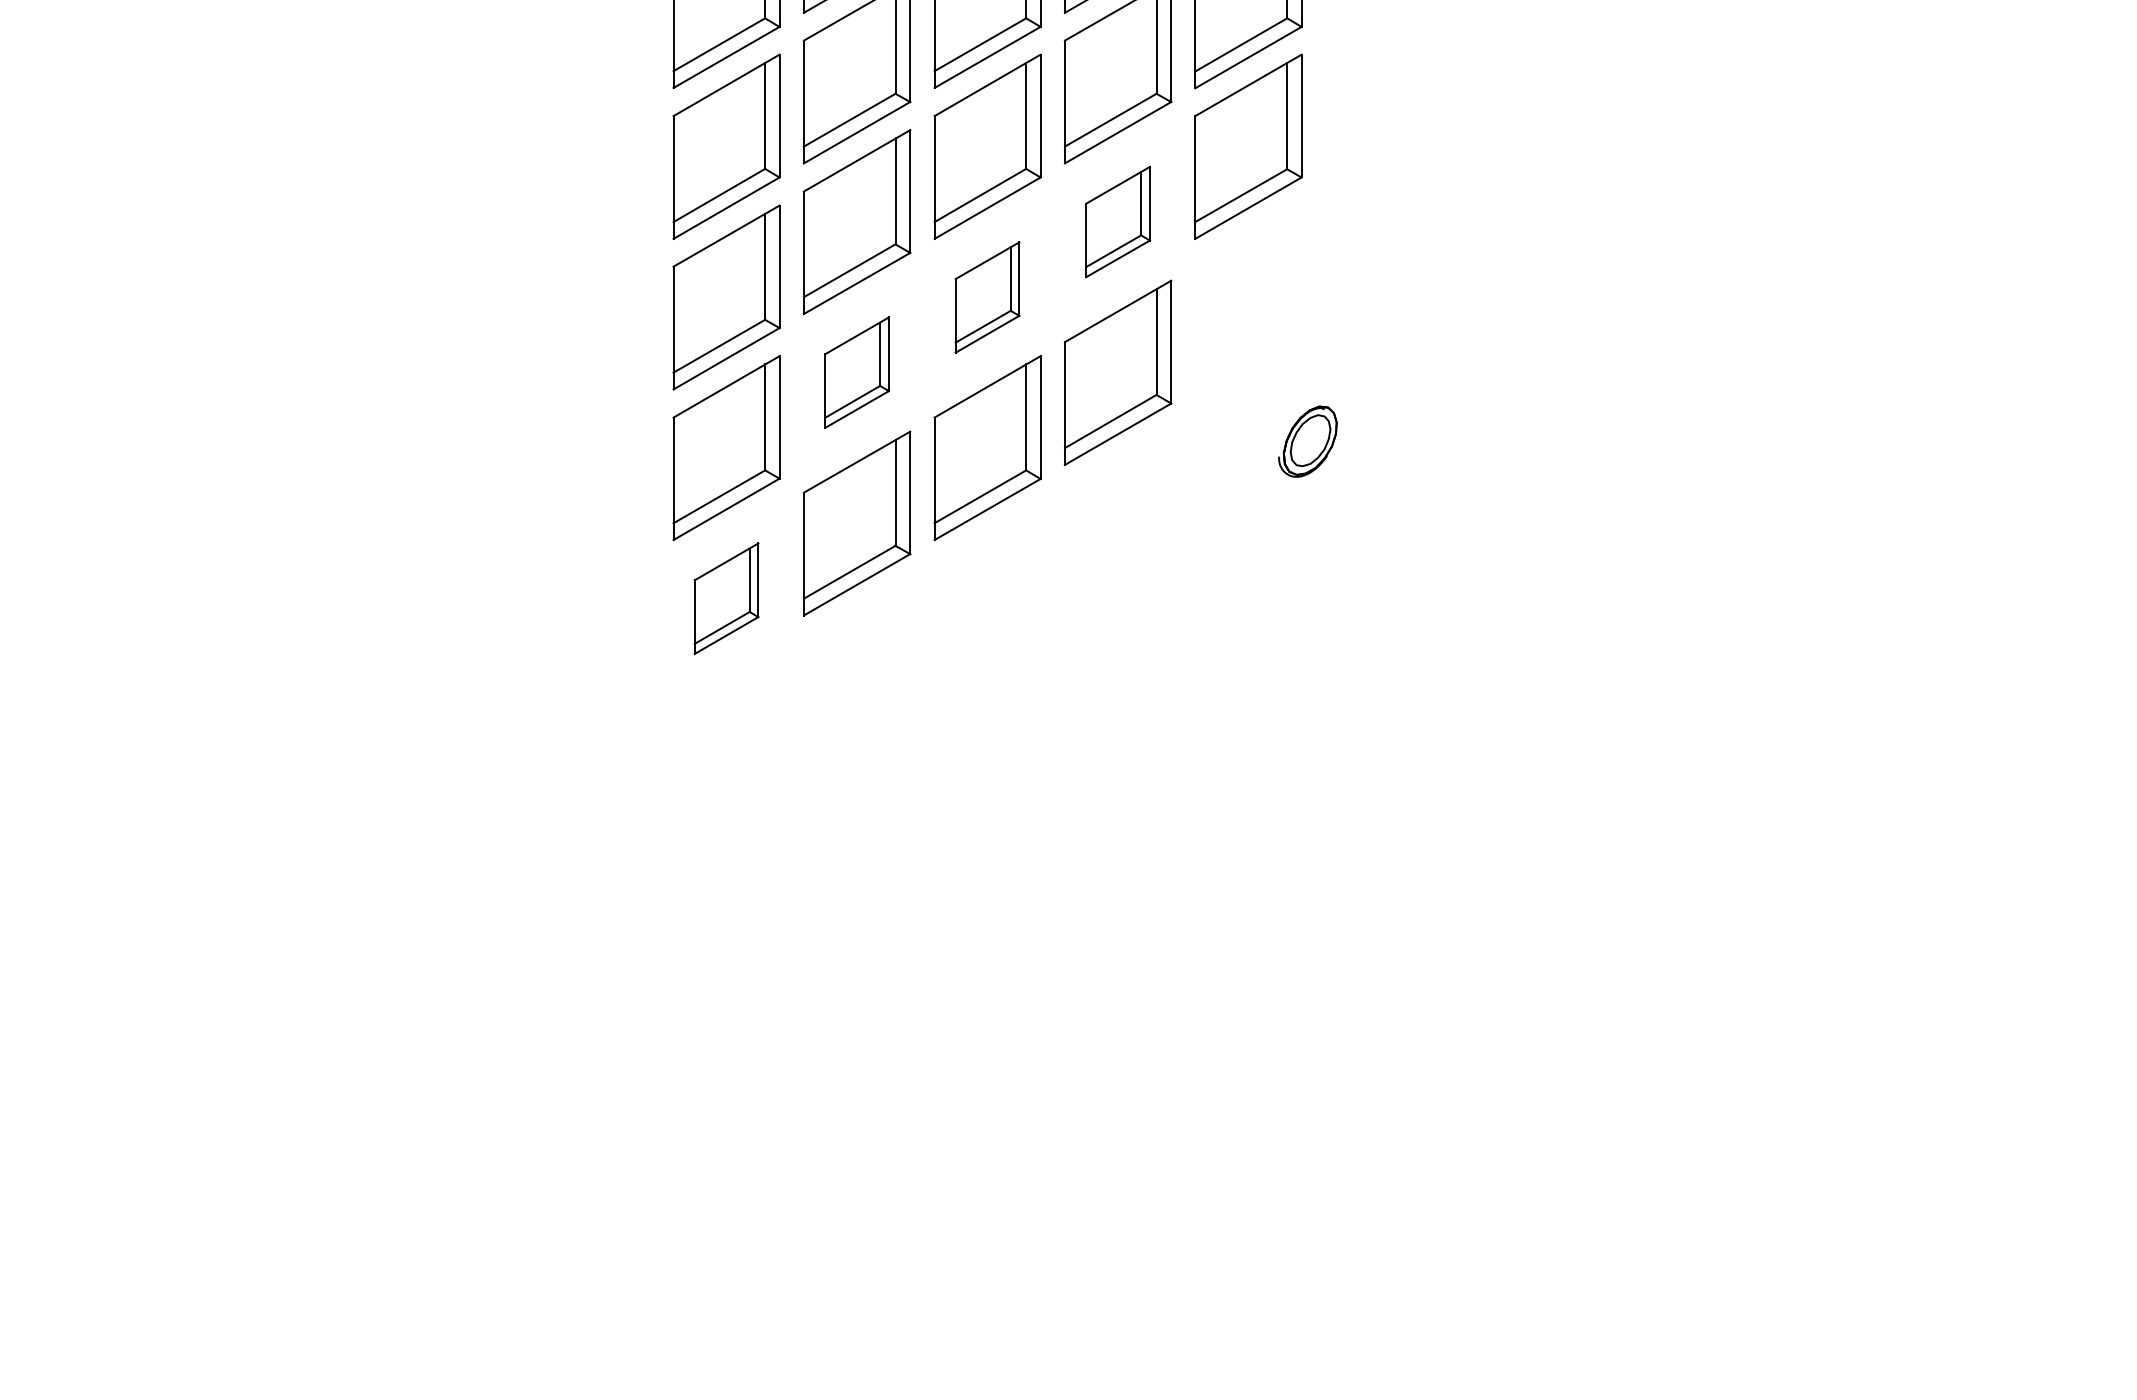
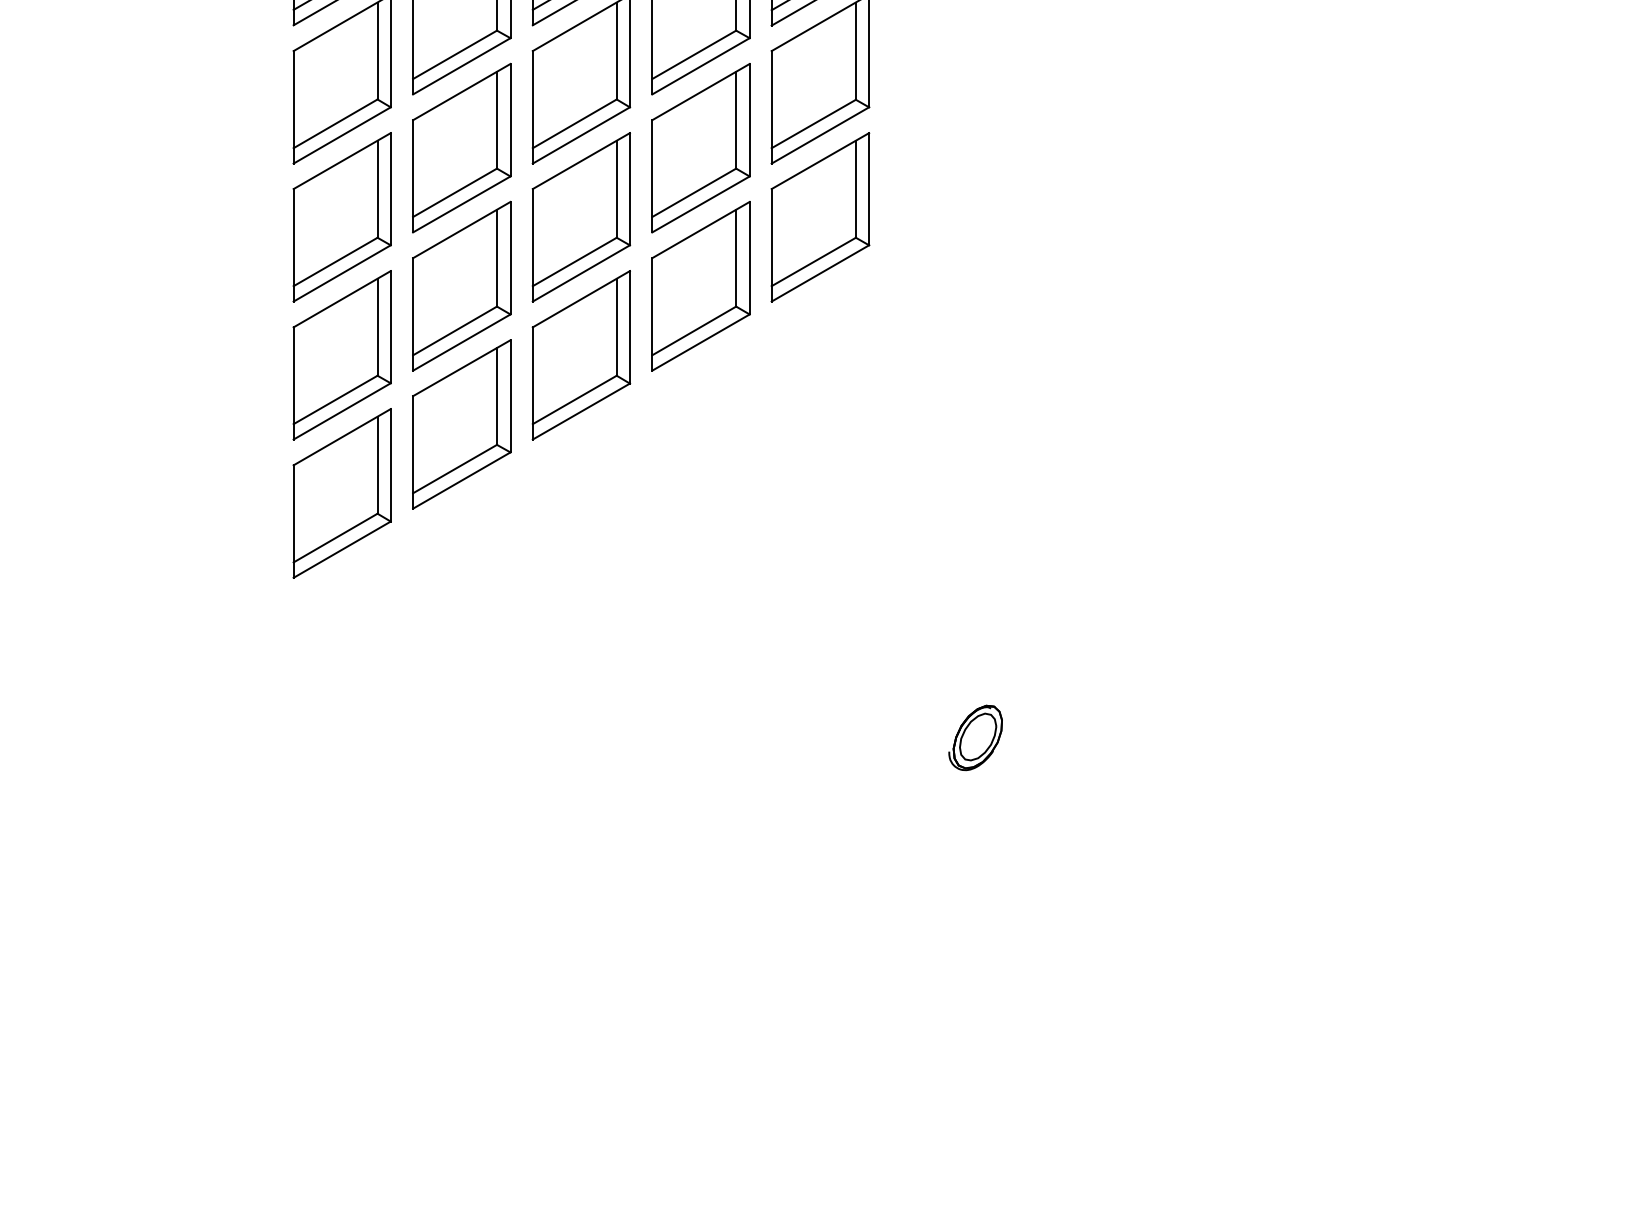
part: (1117, 221) -> (700, 147), size x1.67
part: (987, 297) -> (581, 217), size x1.67
part: (1248, 297) -> (820, 217), added
part: (856, 372) -> (461, 286), size x1.67
part: (1307, 441) -> (975, 737), moved
part: (726, 598) -> (342, 493), size x1.67

